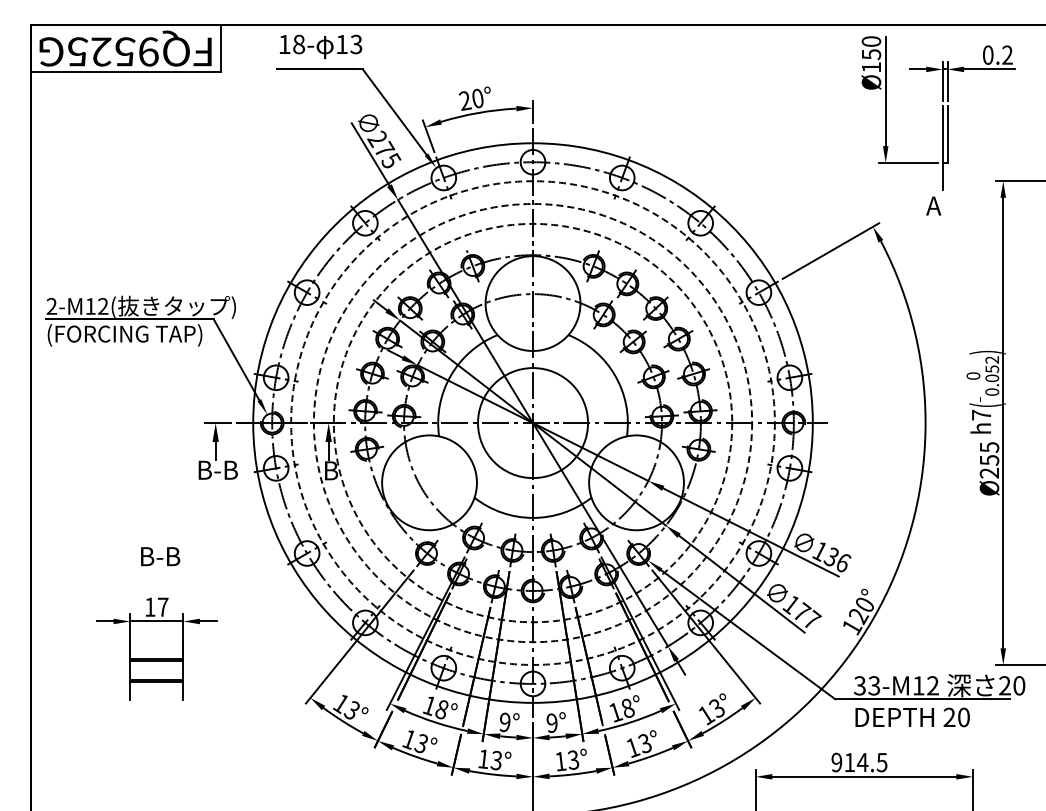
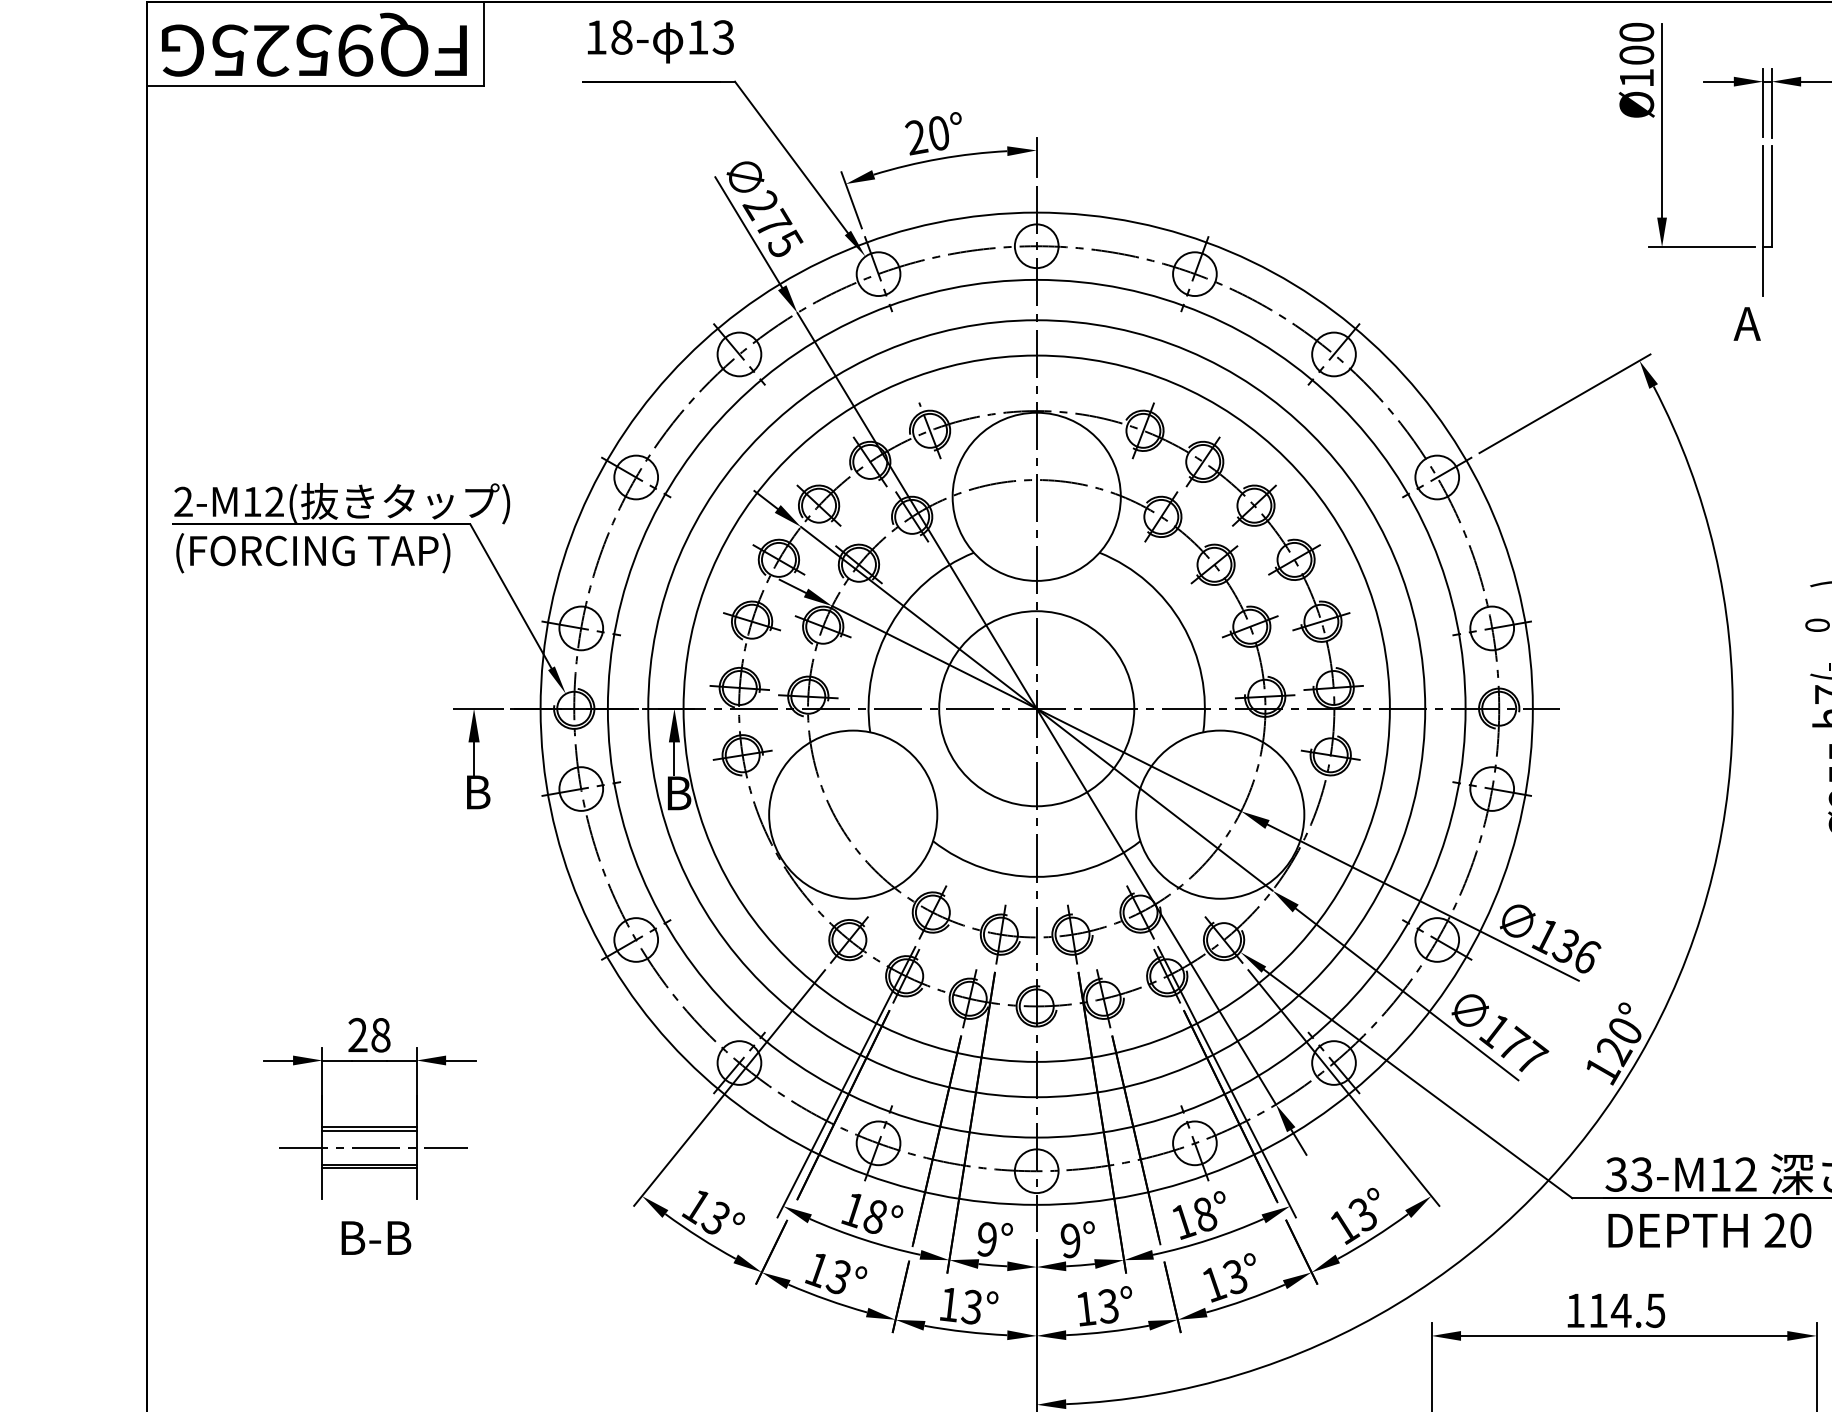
text: (871, 54) -> (1636, 55), Ø150 -> Ø100
circle: (532, 422) -> (1035, 707), dashed -> solid
circle: (532, 422) -> (1035, 707), dashed -> solid
circle: (532, 422) -> (1035, 707), dashed -> solid
text: (217, 469) -> (477, 791), B-B -> B
text: (160, 556) -> (376, 1237), moved
text: (156, 606) -> (369, 1033), 17 -> 28
line: (158, 670) -> (372, 1147), added
text: (836, 762) -> (1574, 1310), 914.5 -> 114.5

